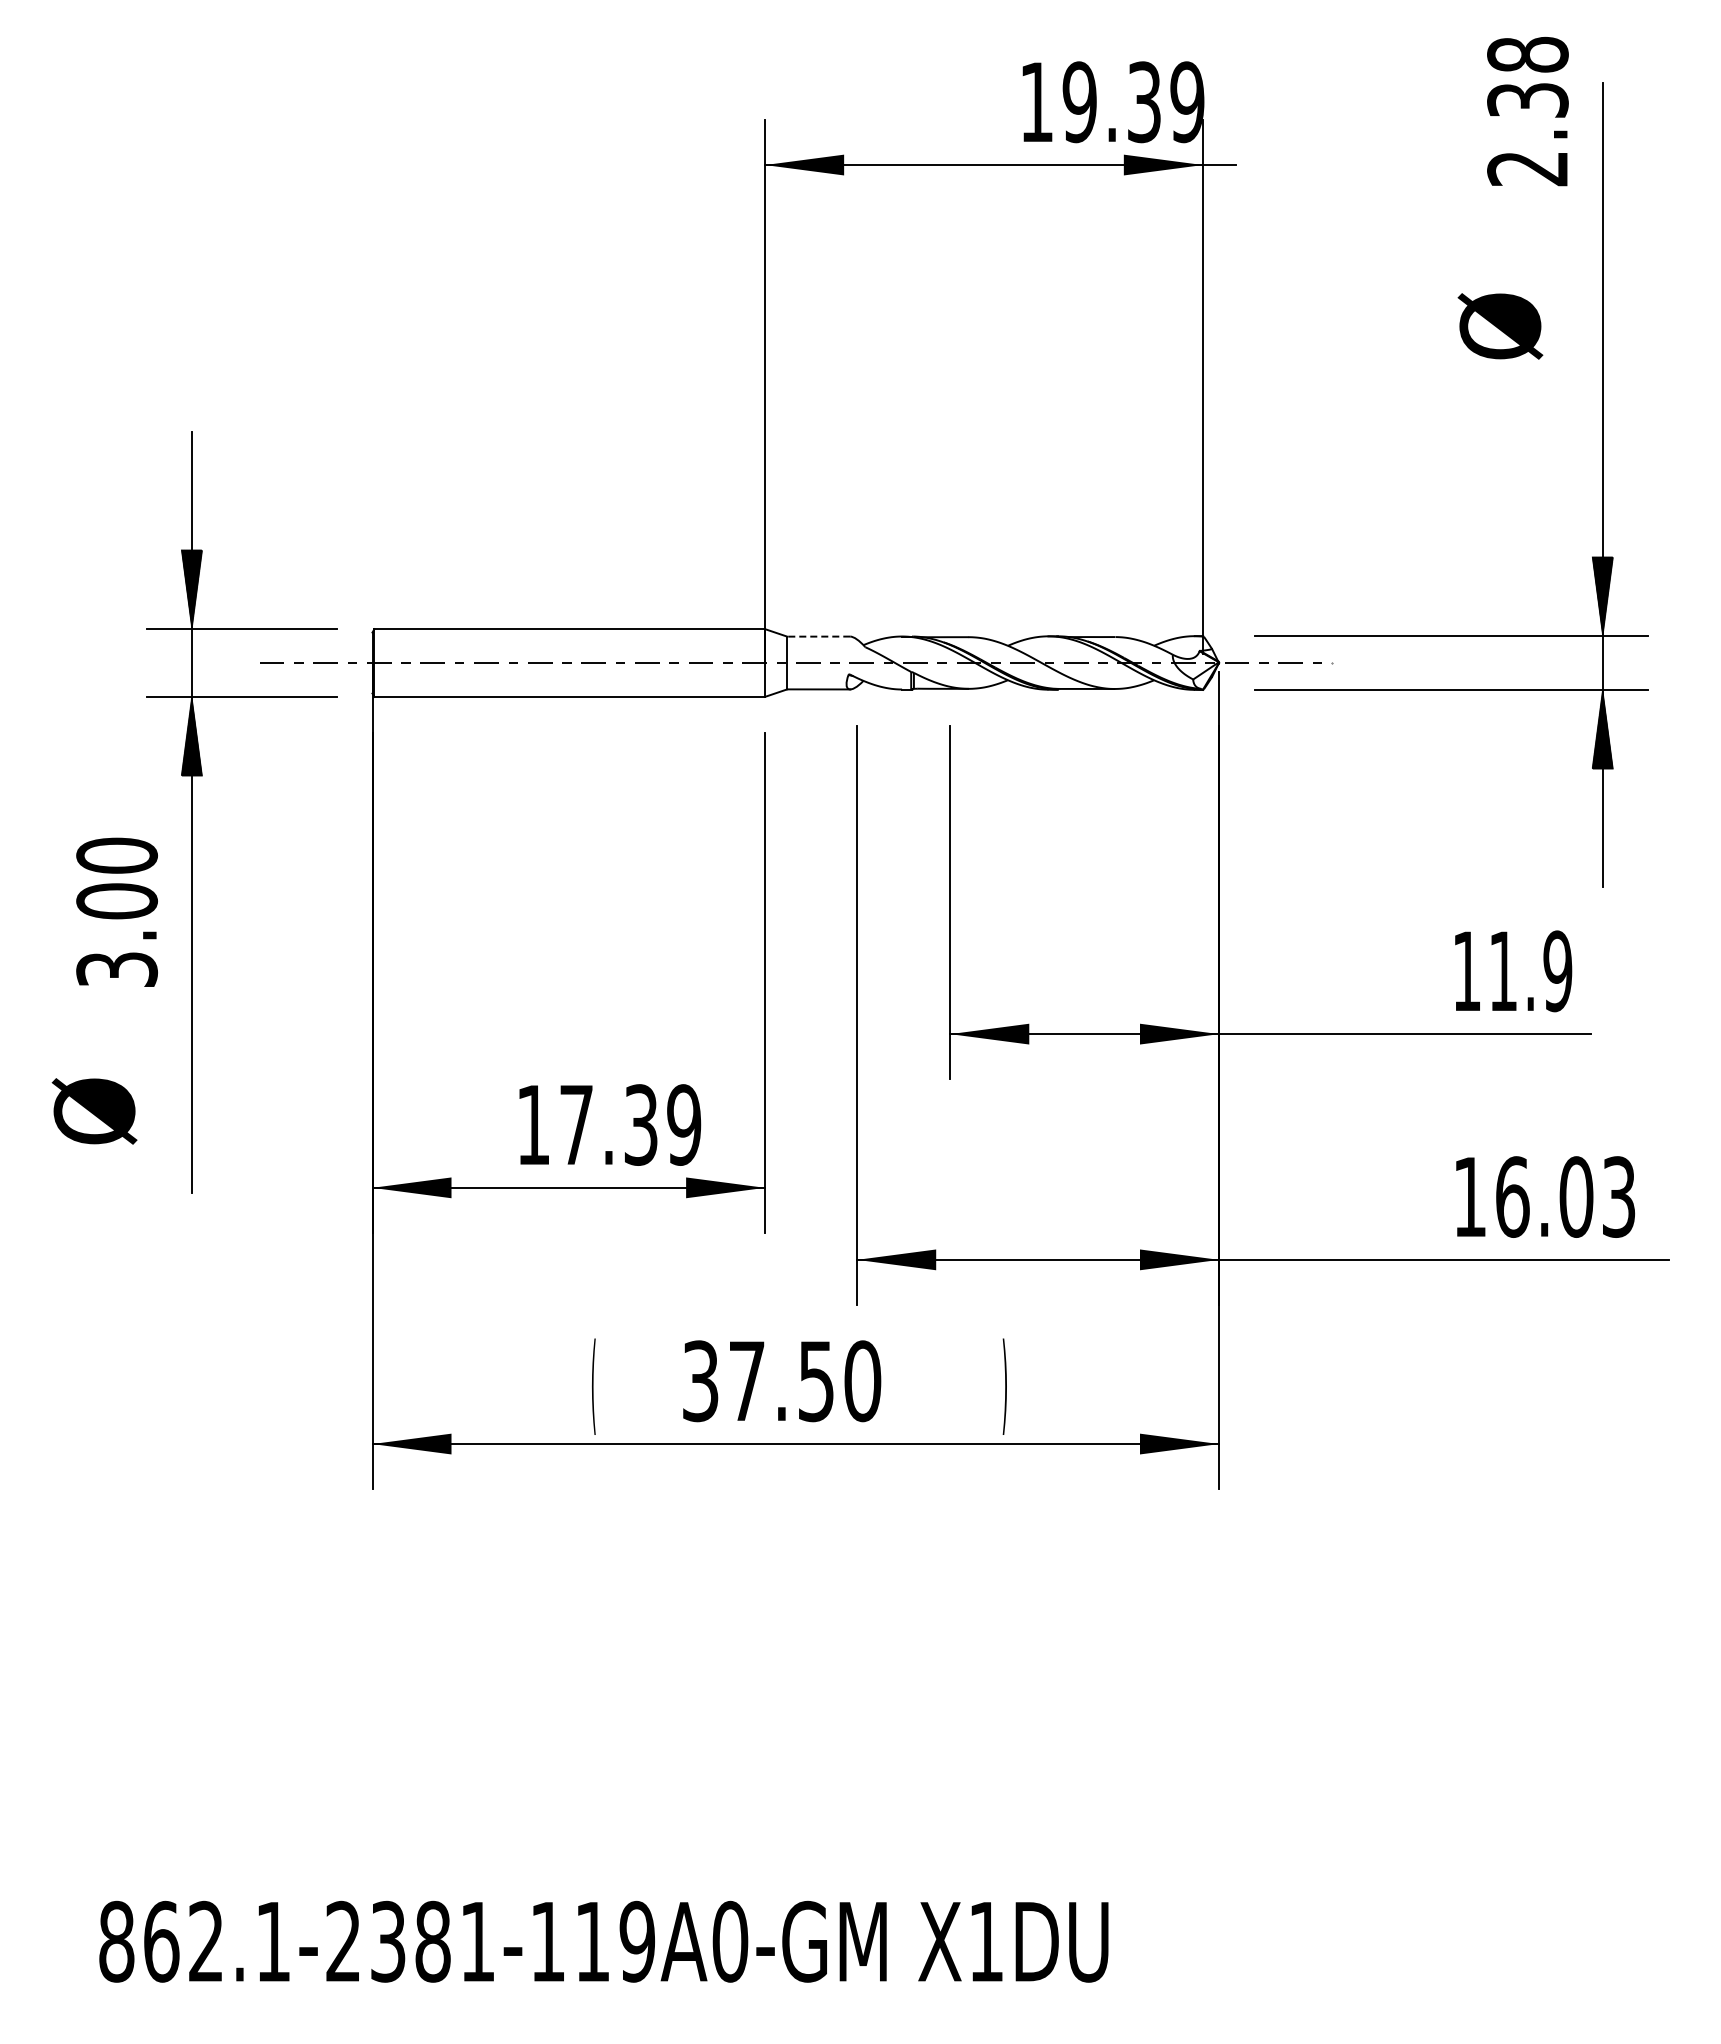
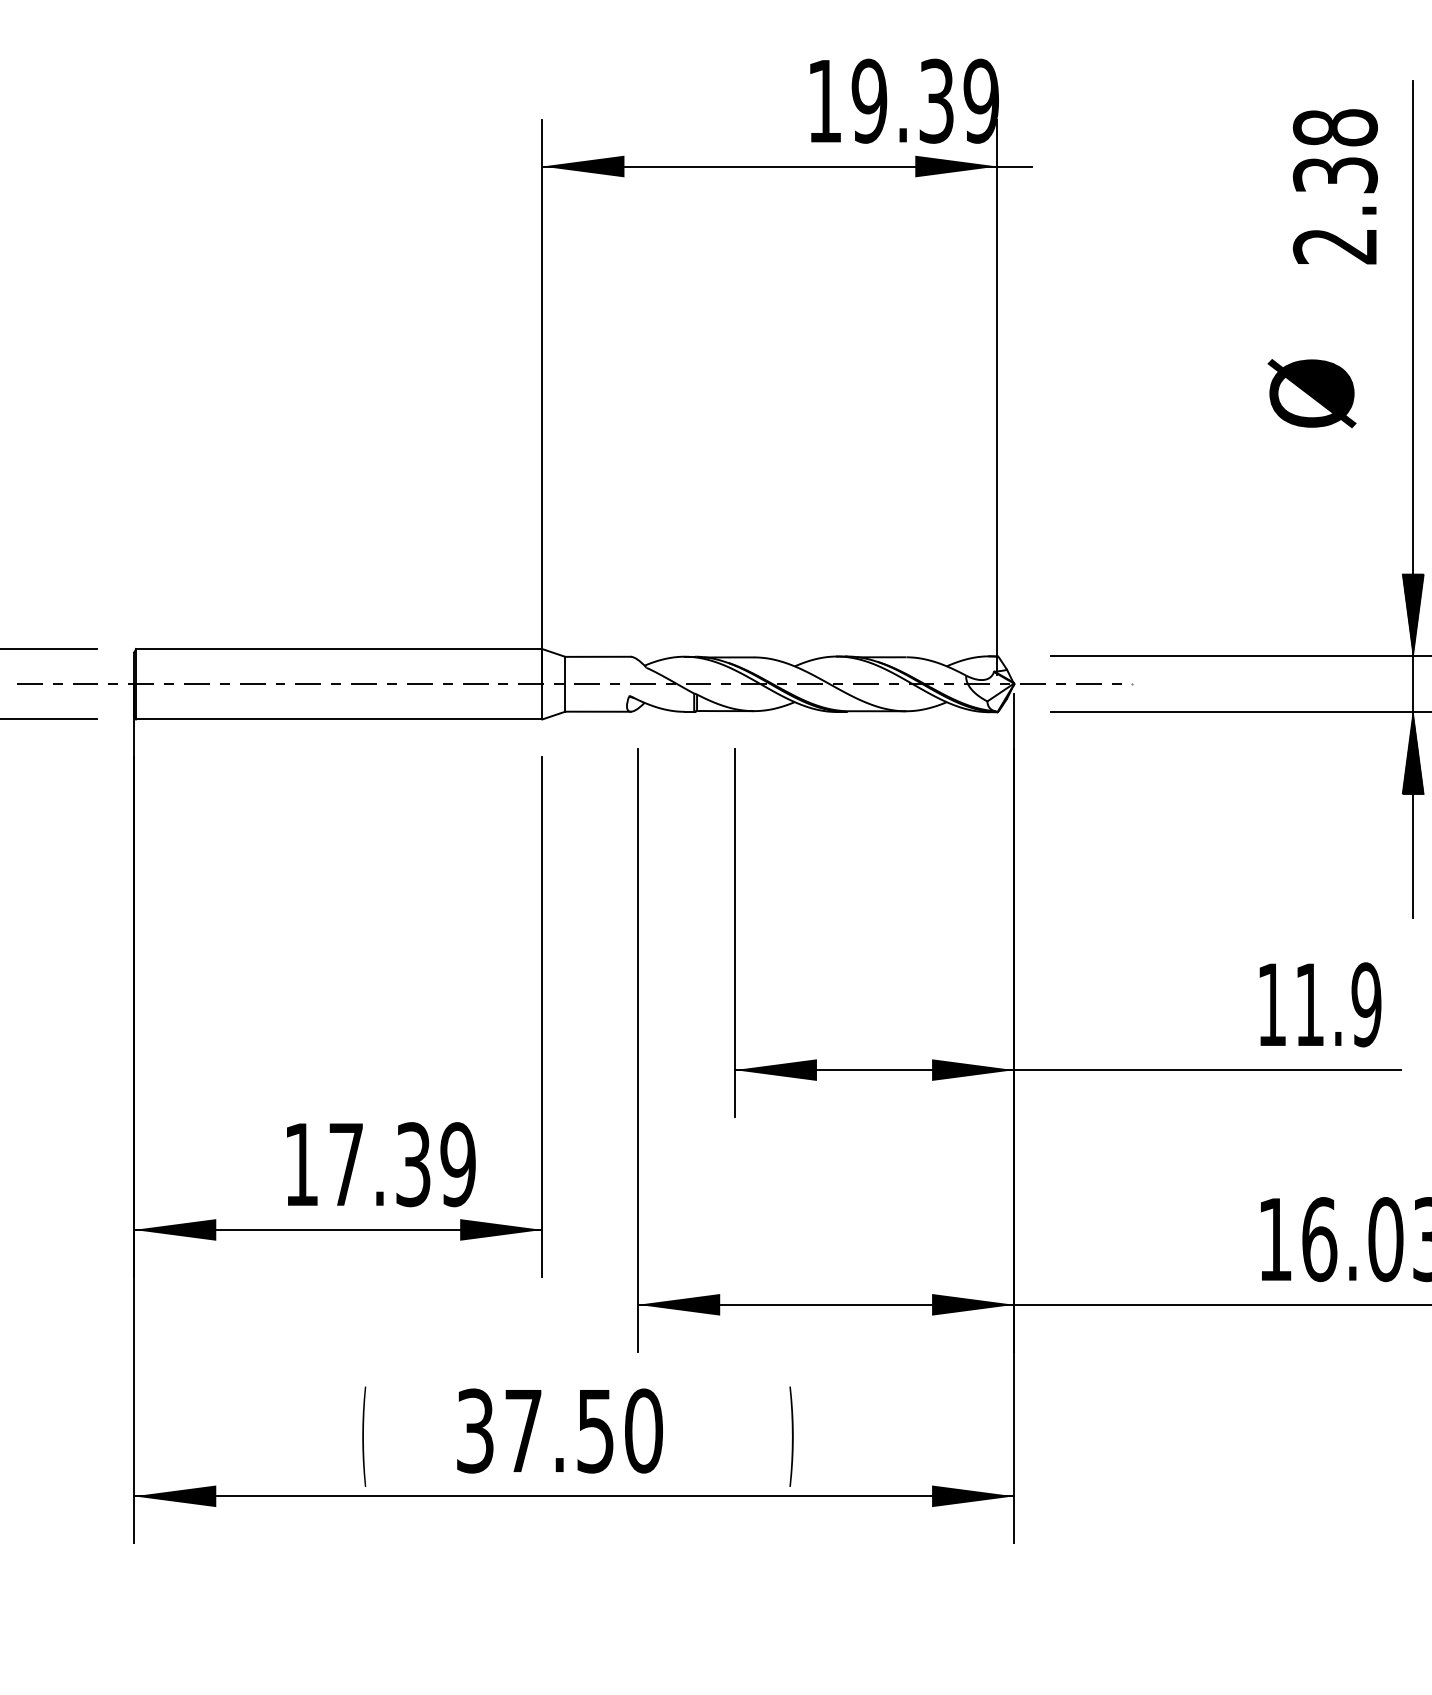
text: (1527, 111) -> (1334, 186), moved
text: (1500, 326) -> (1312, 393), moved
line: (818, 636) -> (597, 656), dashed -> solid

